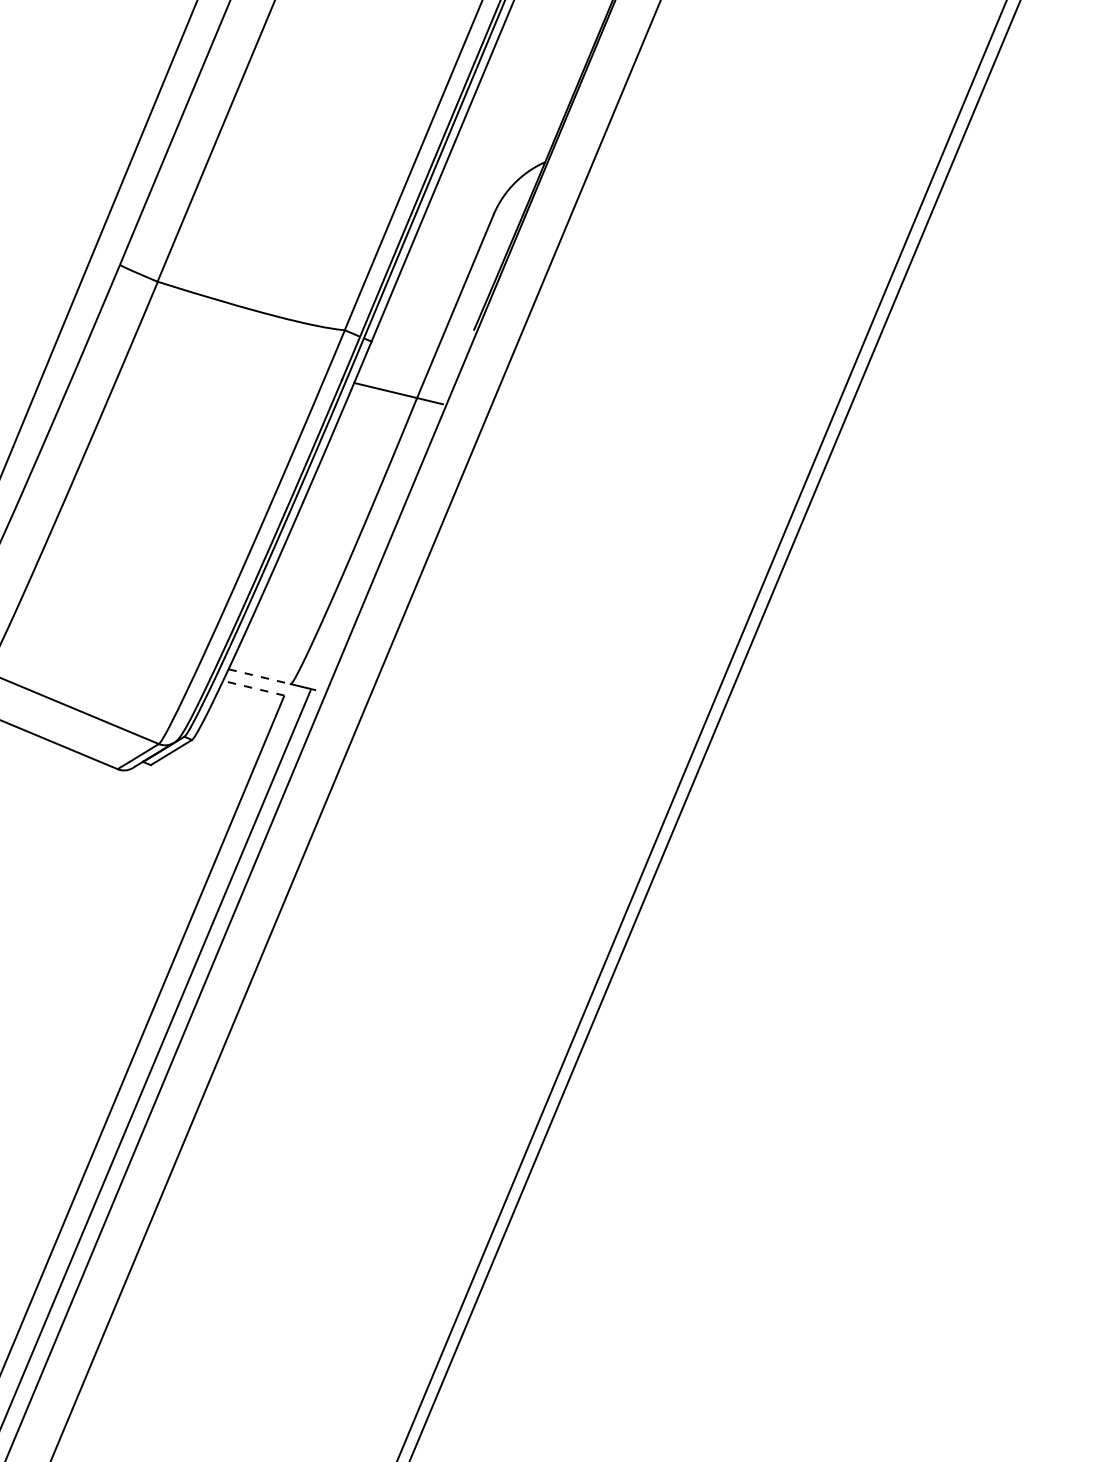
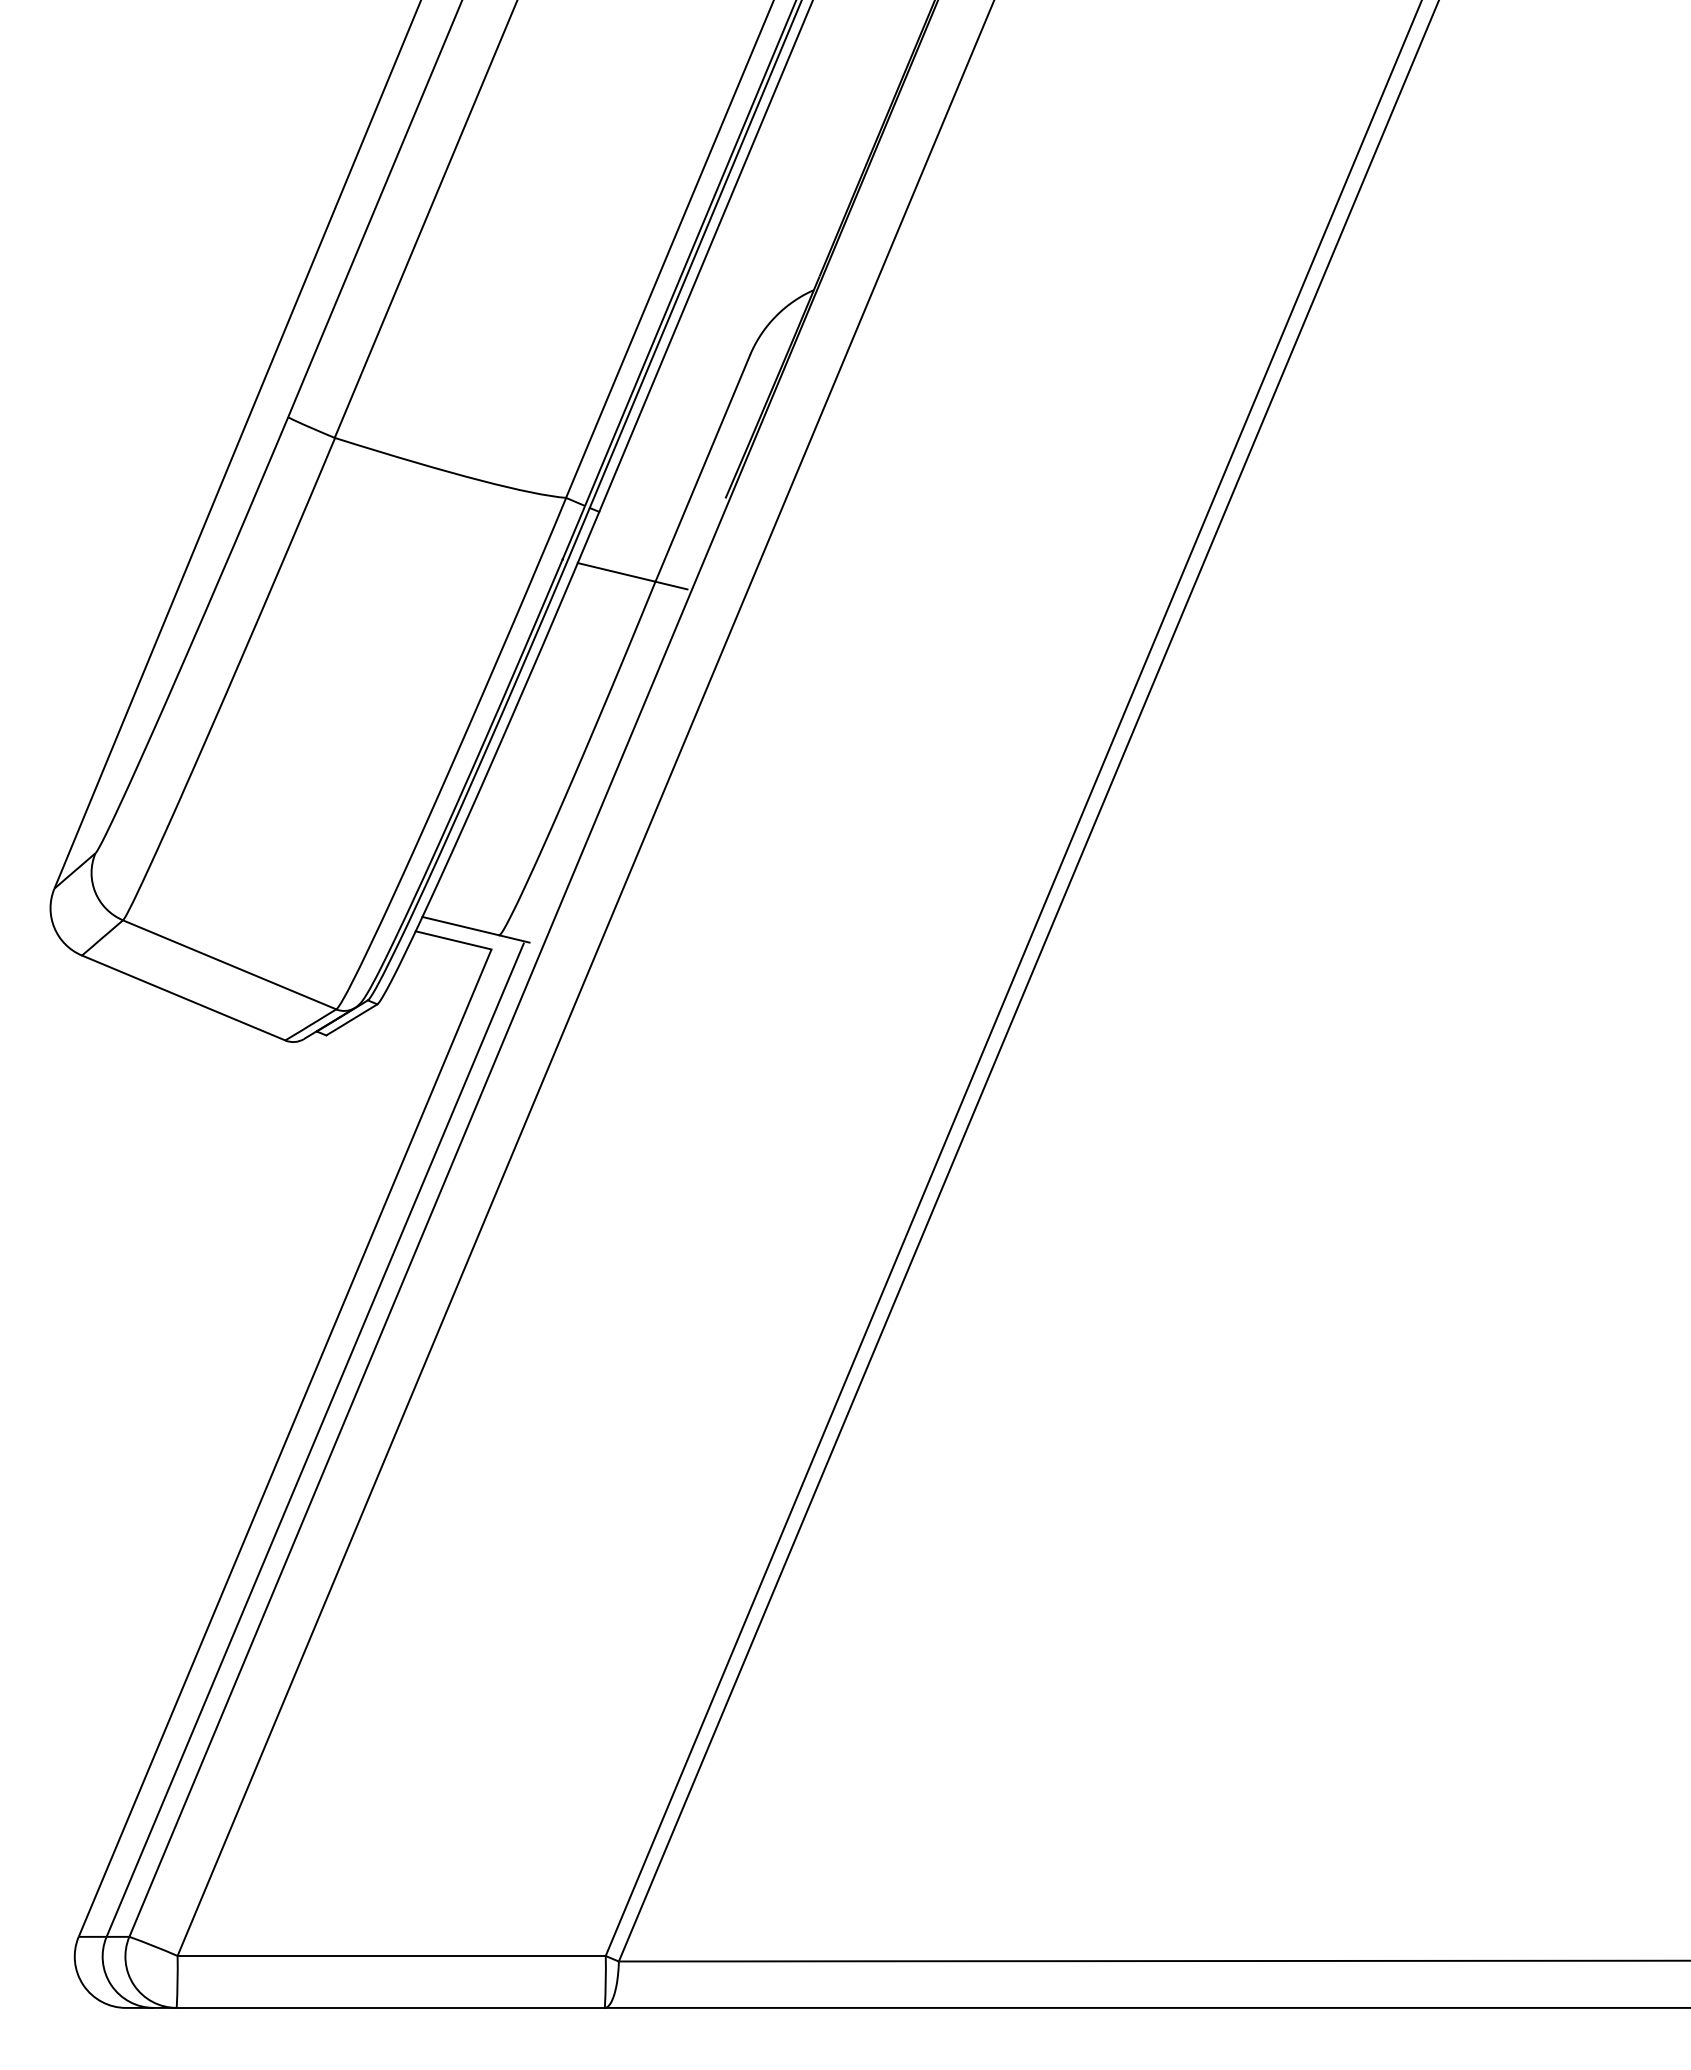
line: (260, 676) -> (461, 926), dashed -> solid
line: (253, 688) -> (453, 940), dashed -> solid

